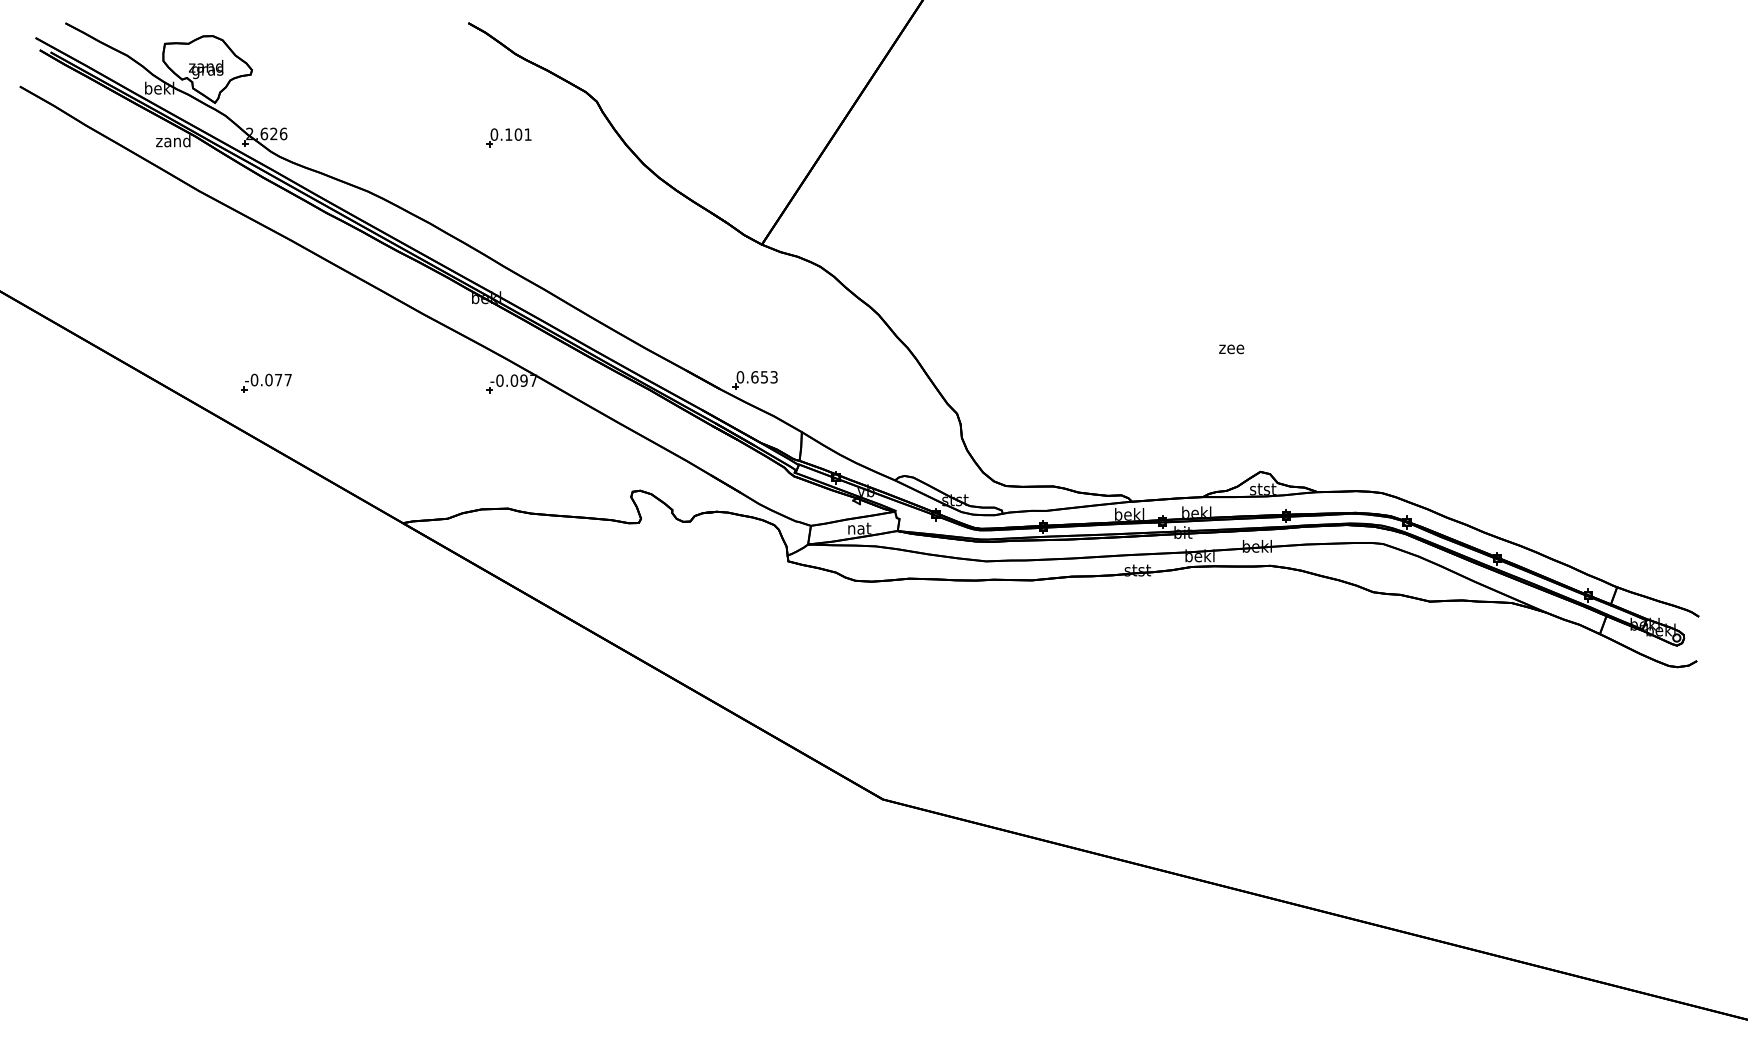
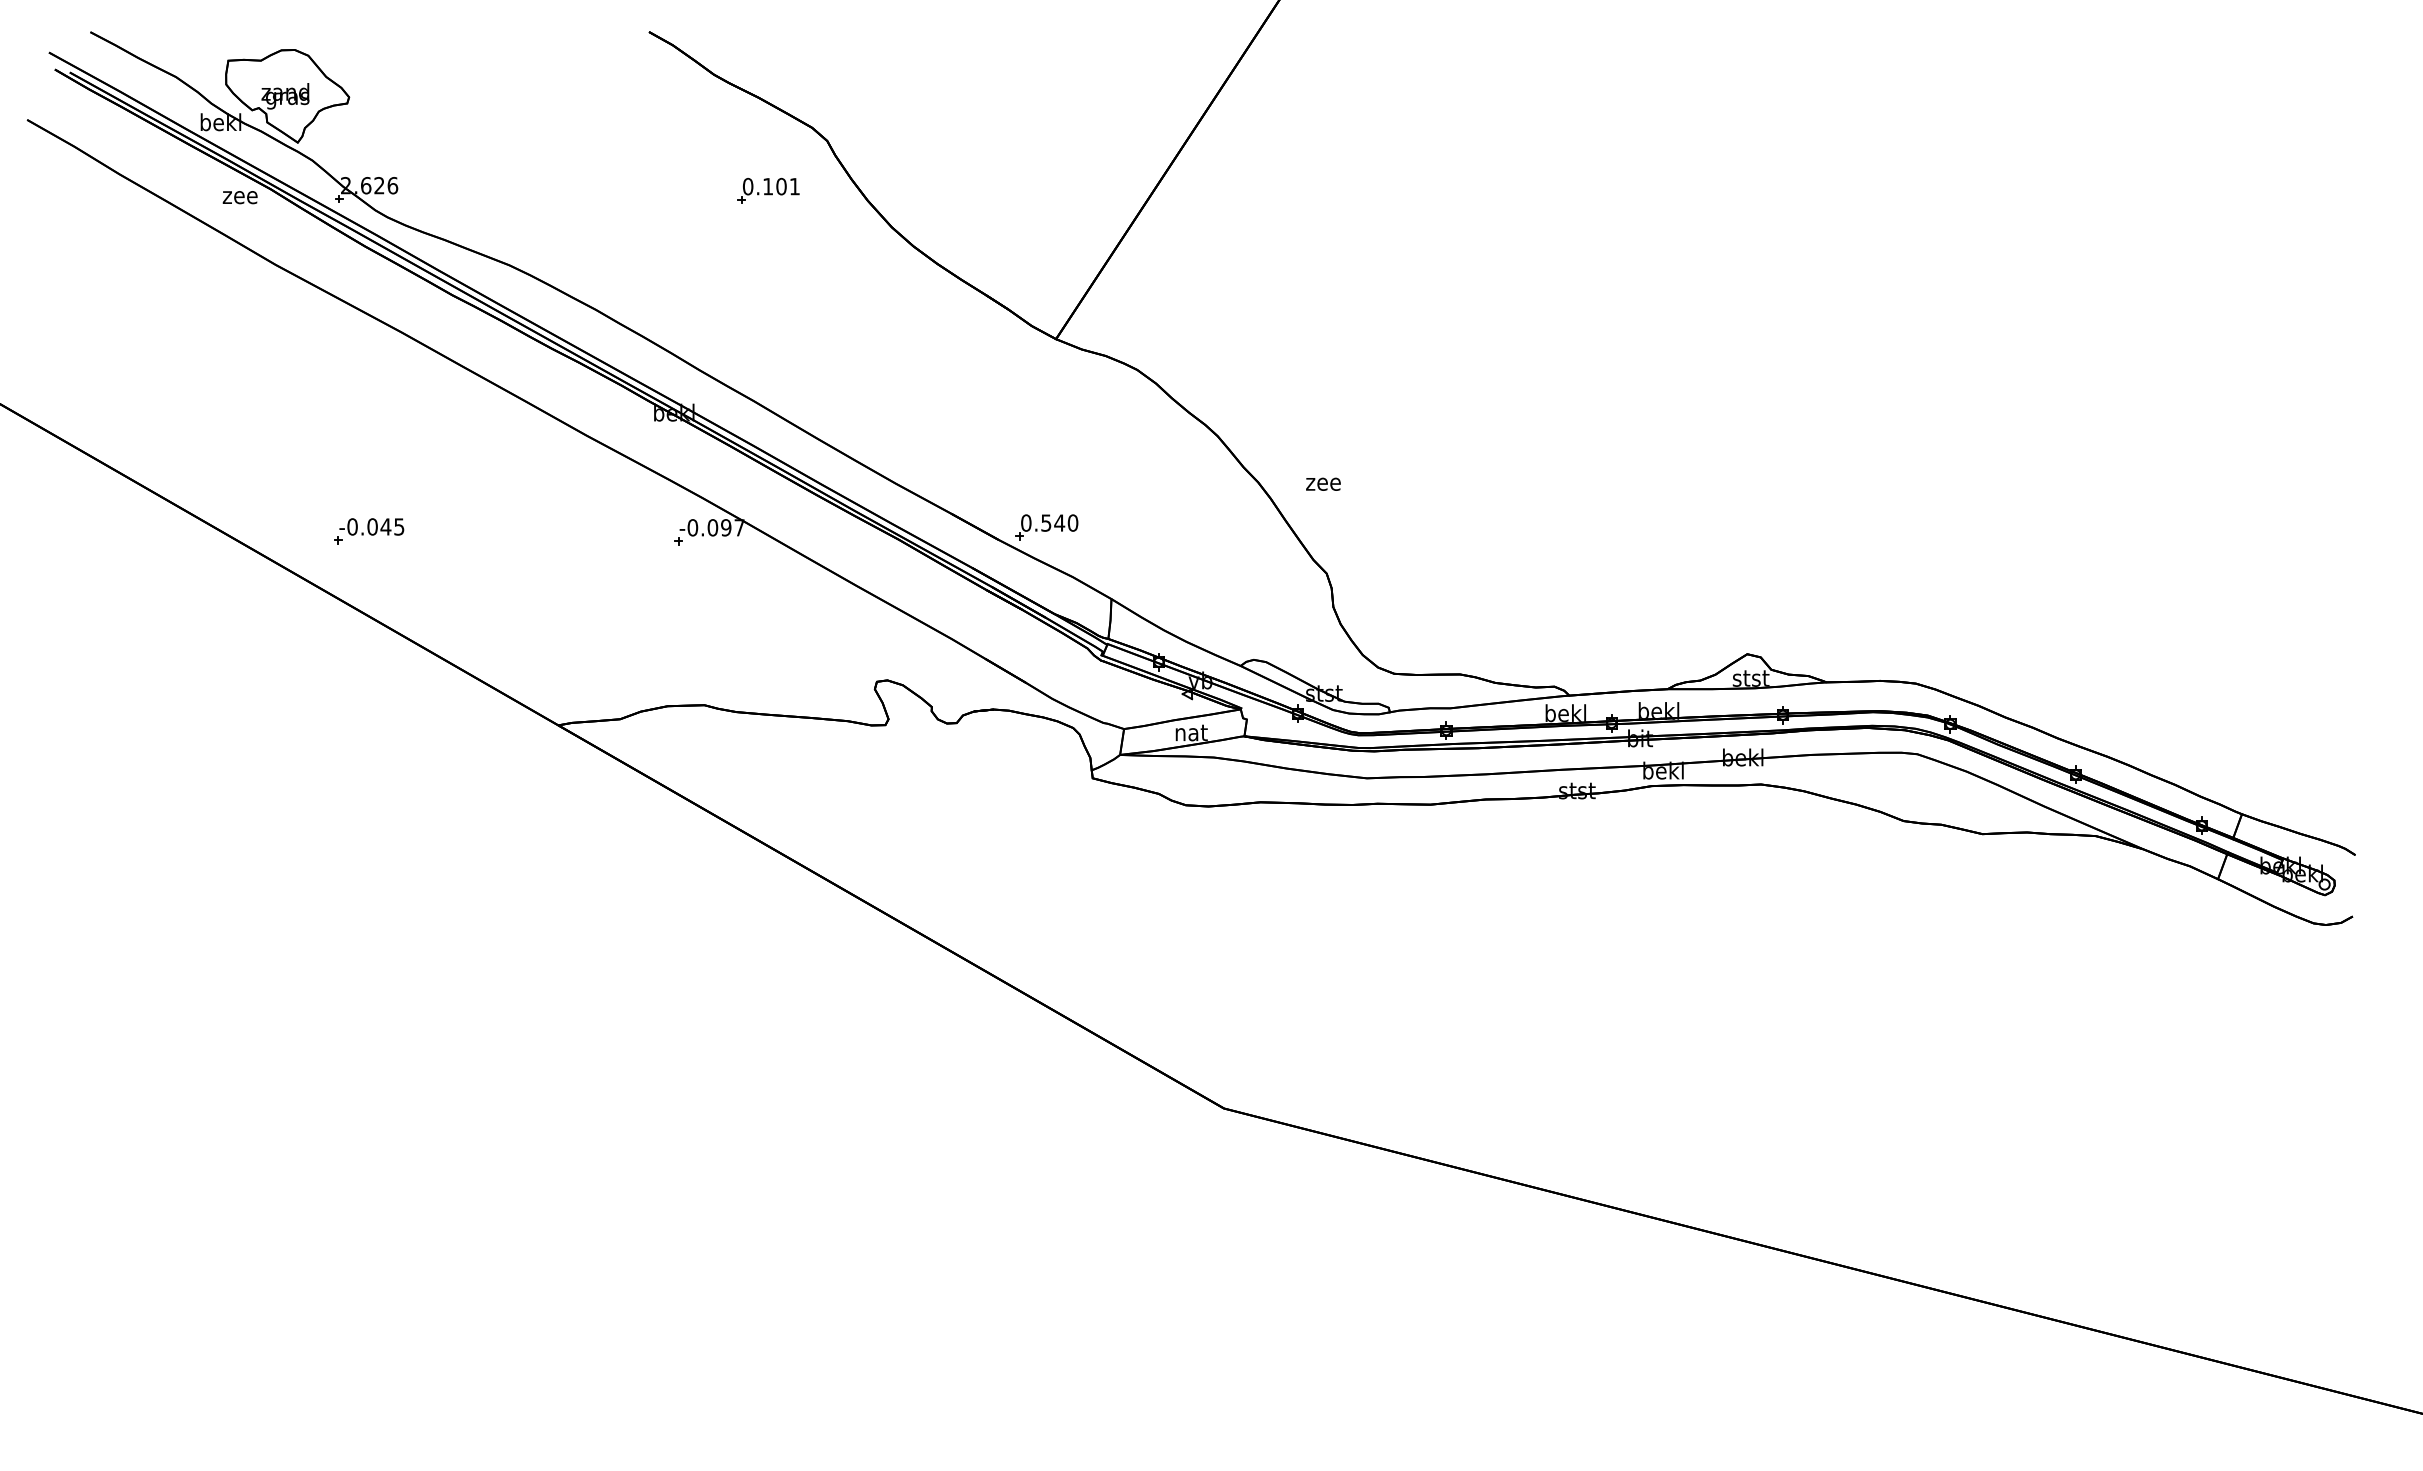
part: (509, 137) -> (768, 190), moved
text: (172, 141) -> (239, 195), zand -> zee
text: (1231, 348) -> (1323, 483), moved
text: (764, 376) -> (1059, 522), 0.653 -> 0.540
text: (283, 379) -> (392, 526), -0.077 -> -0.045

